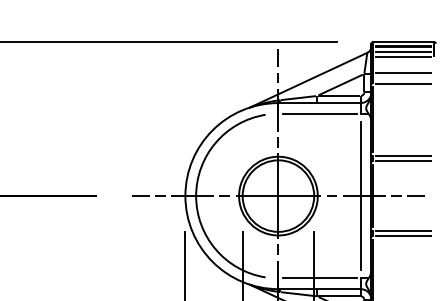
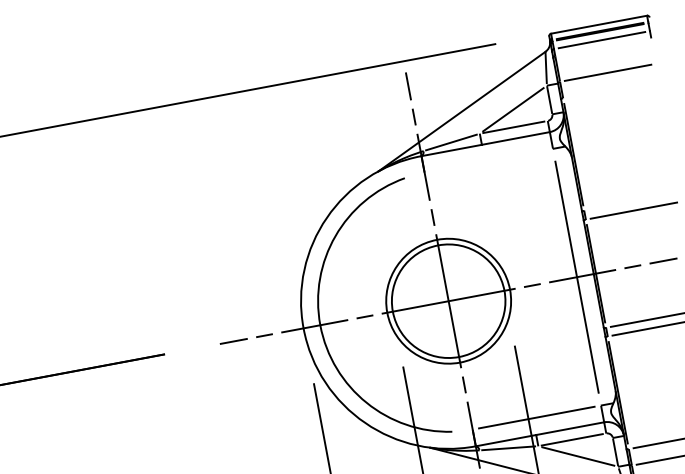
line: (403, 56) -> (602, 46), removed
line: (403, 83) -> (610, 89), removed
line: (319, 113) -> (488, 160), removed
line: (403, 155) -> (631, 201), removed

